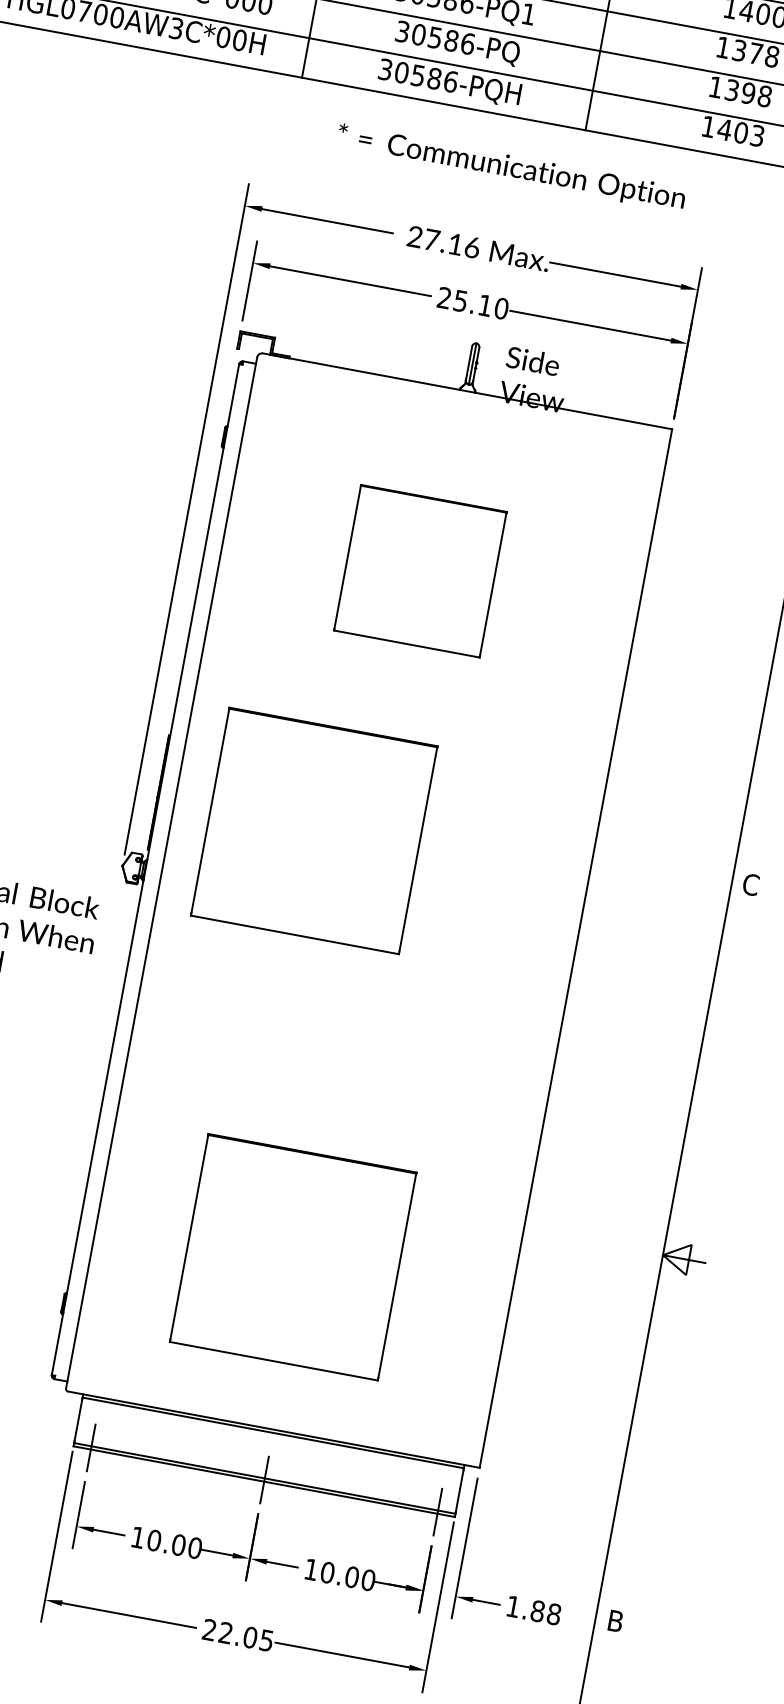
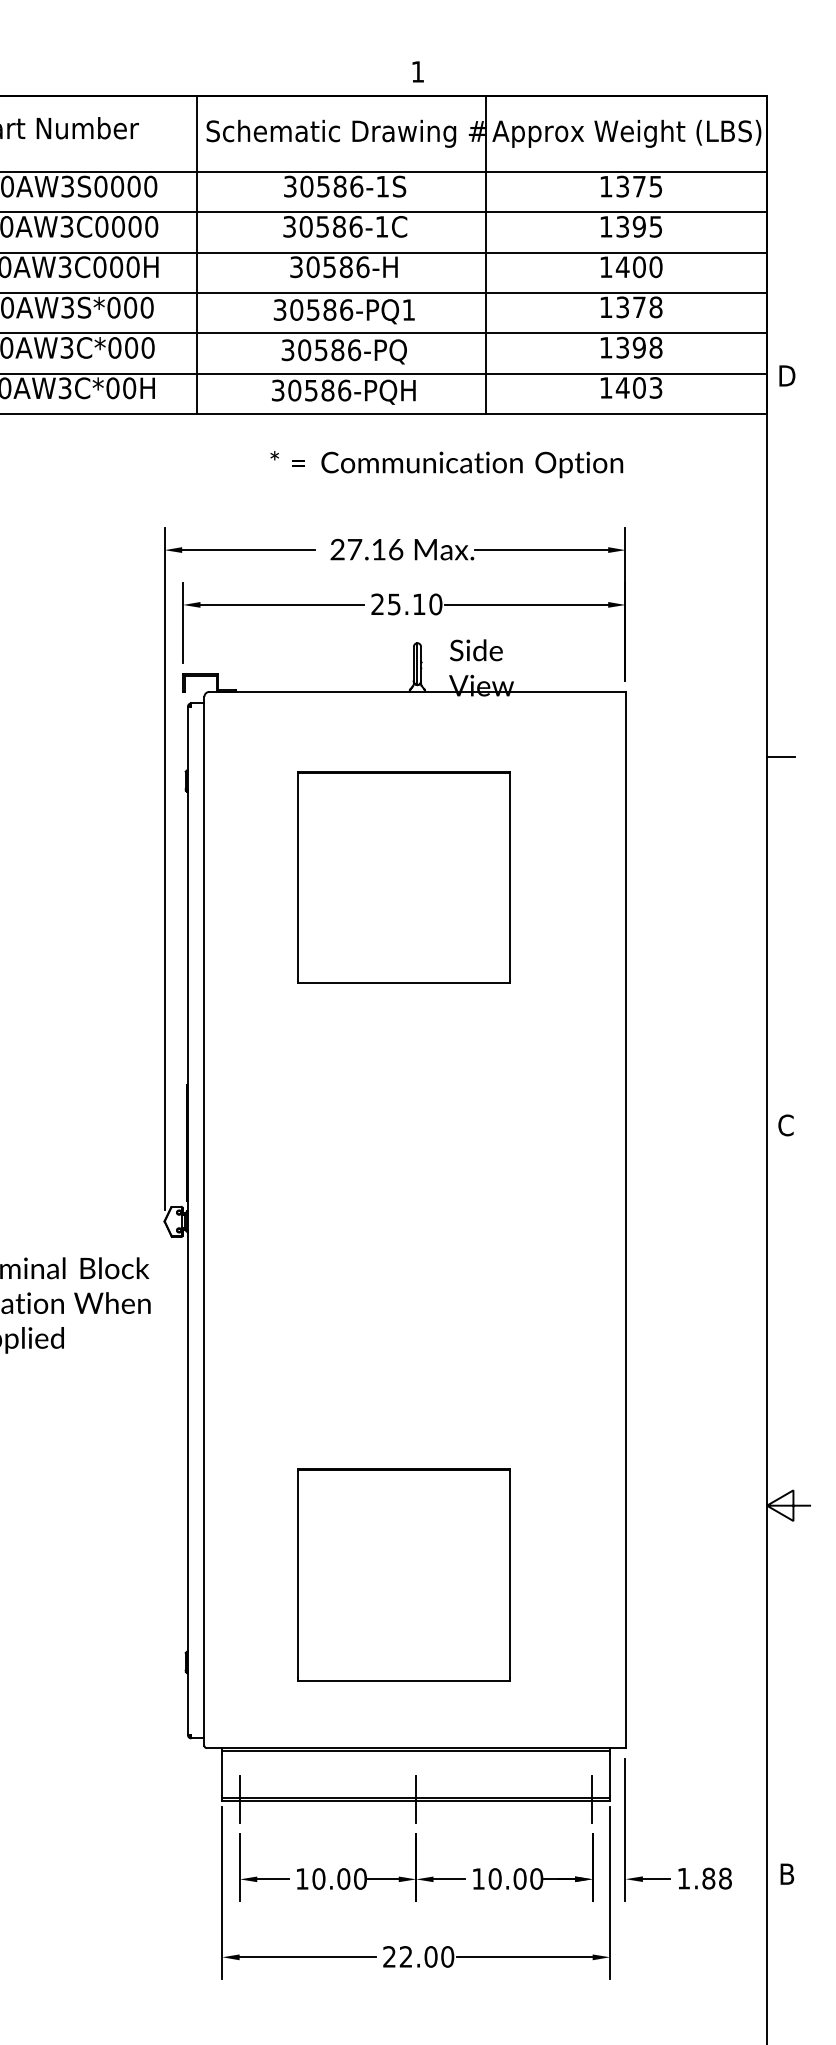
text: (511, 168) -> (446, 464), moved
part: (420, 571) -> (403, 877), size x1.43
part: (314, 830) -> (346, 1151), removed
text: (266, 1640) -> (447, 1956), 22.05 -> 22.00

